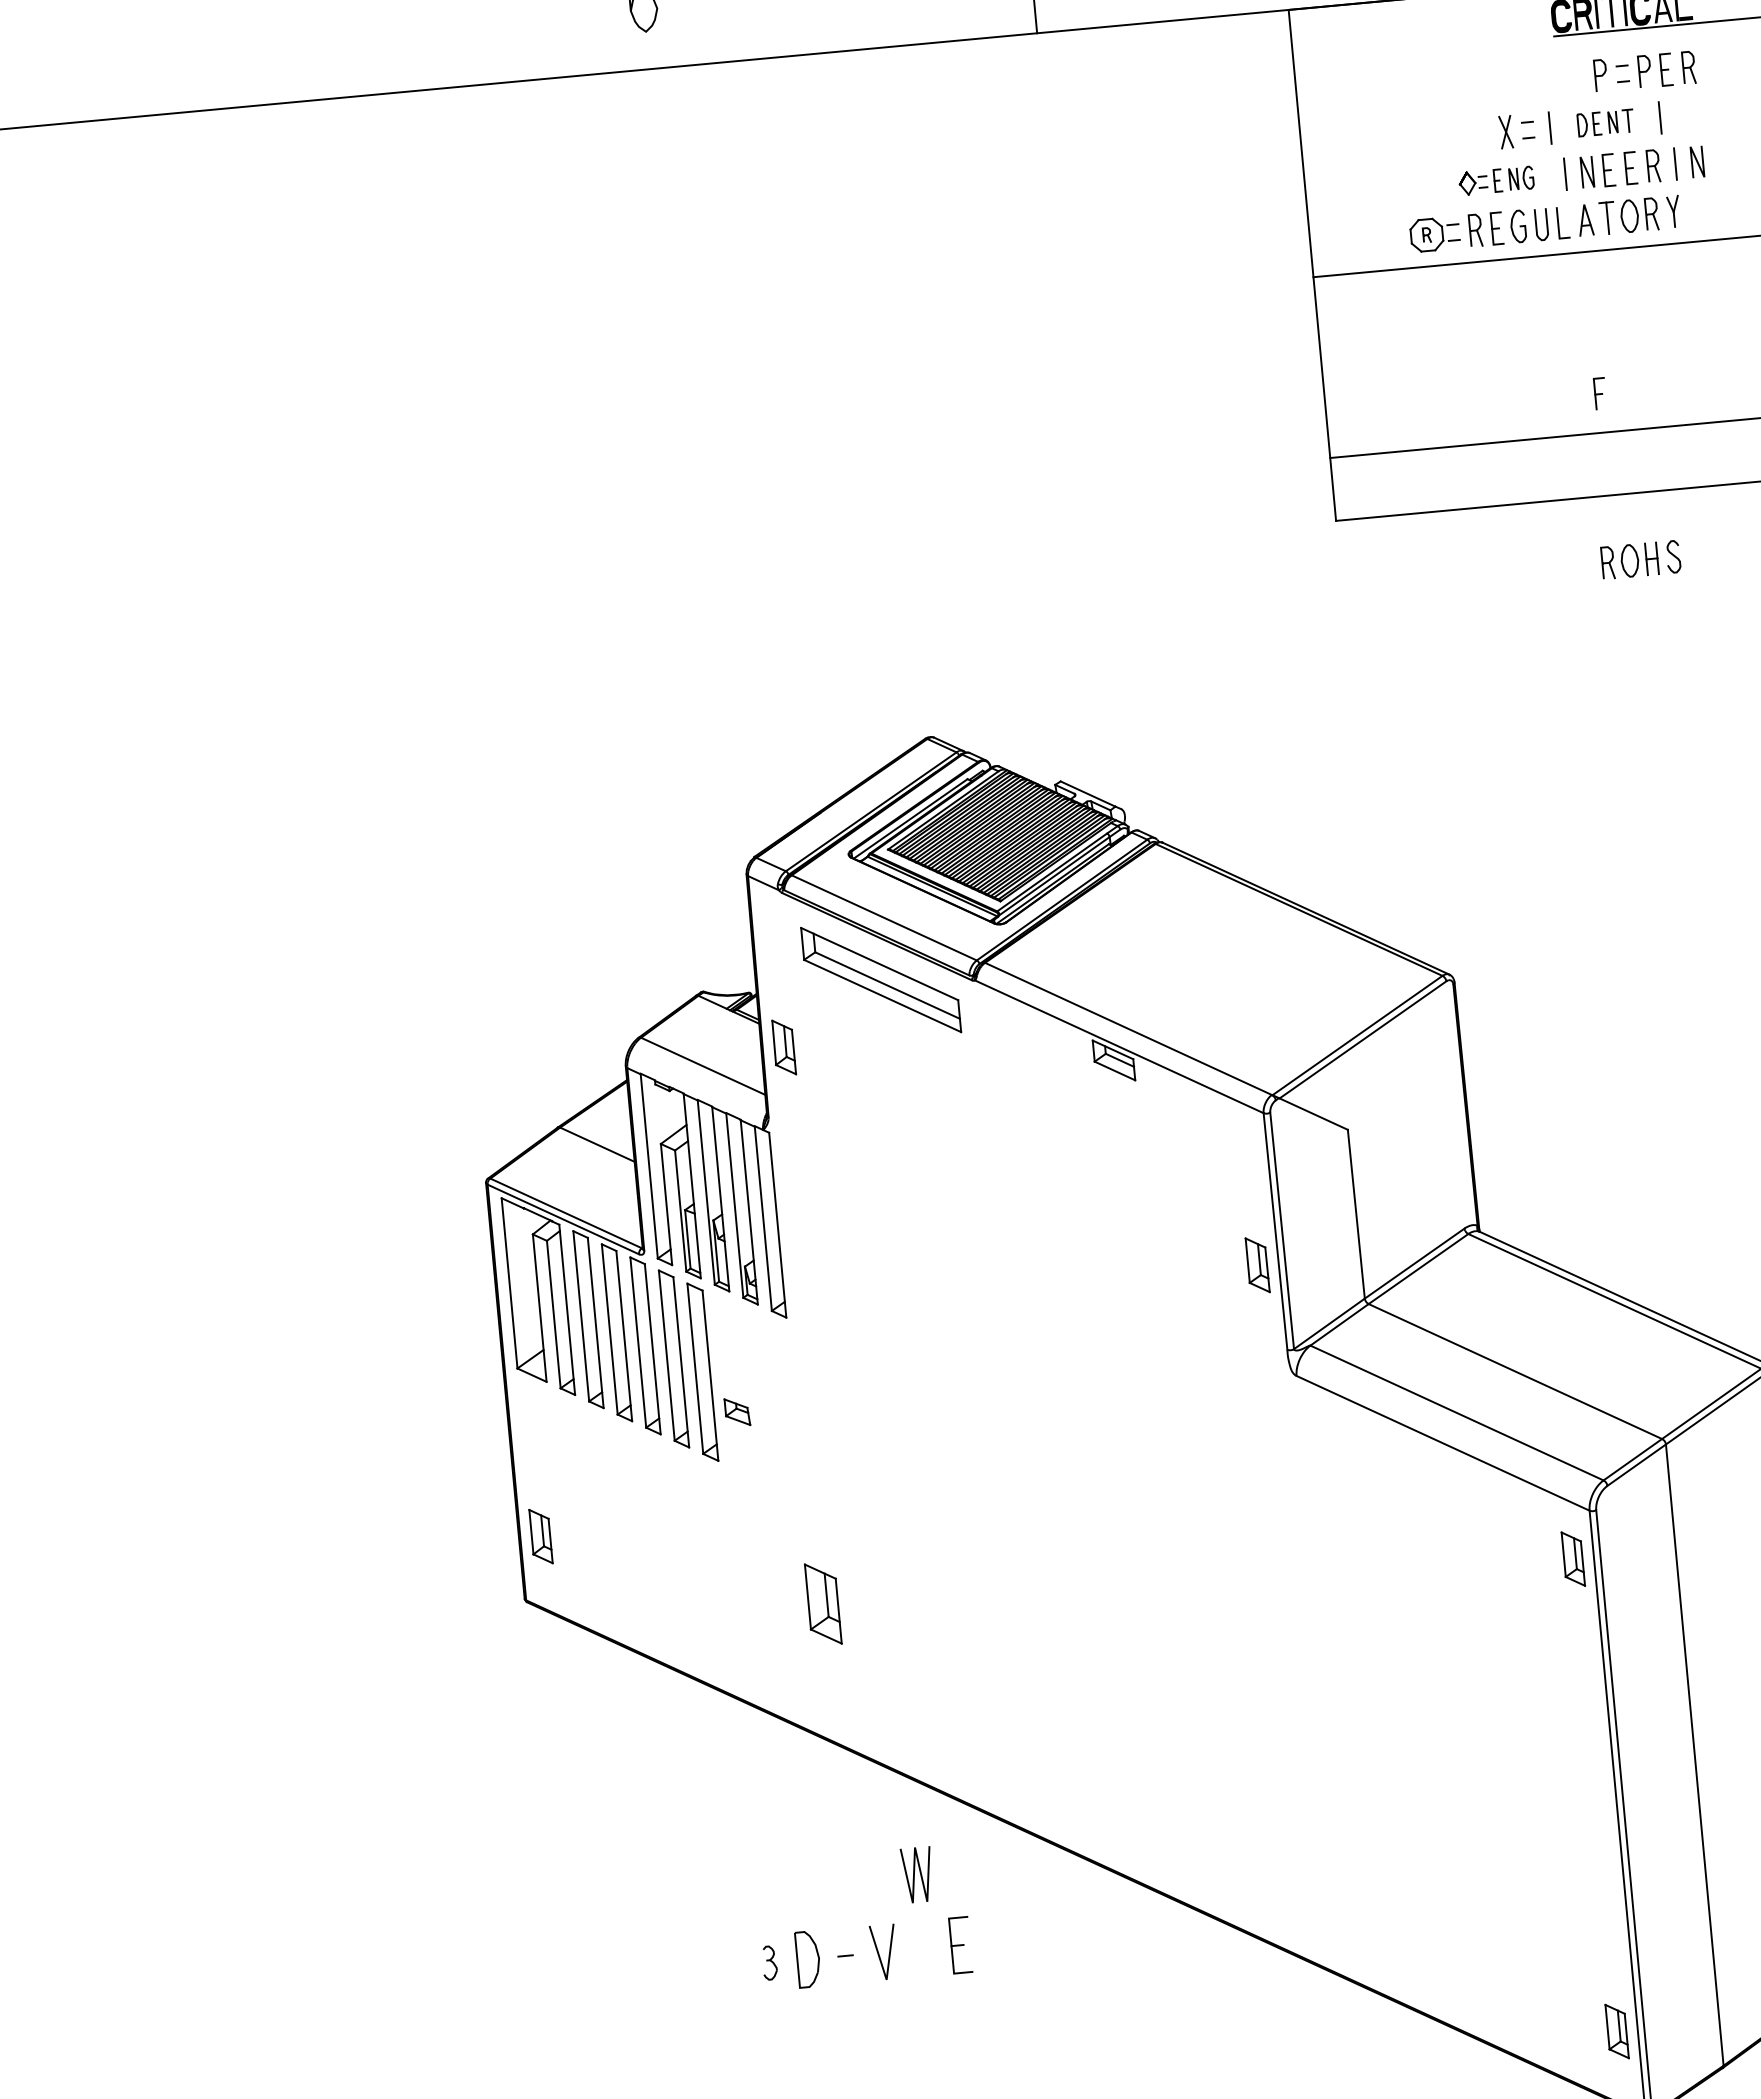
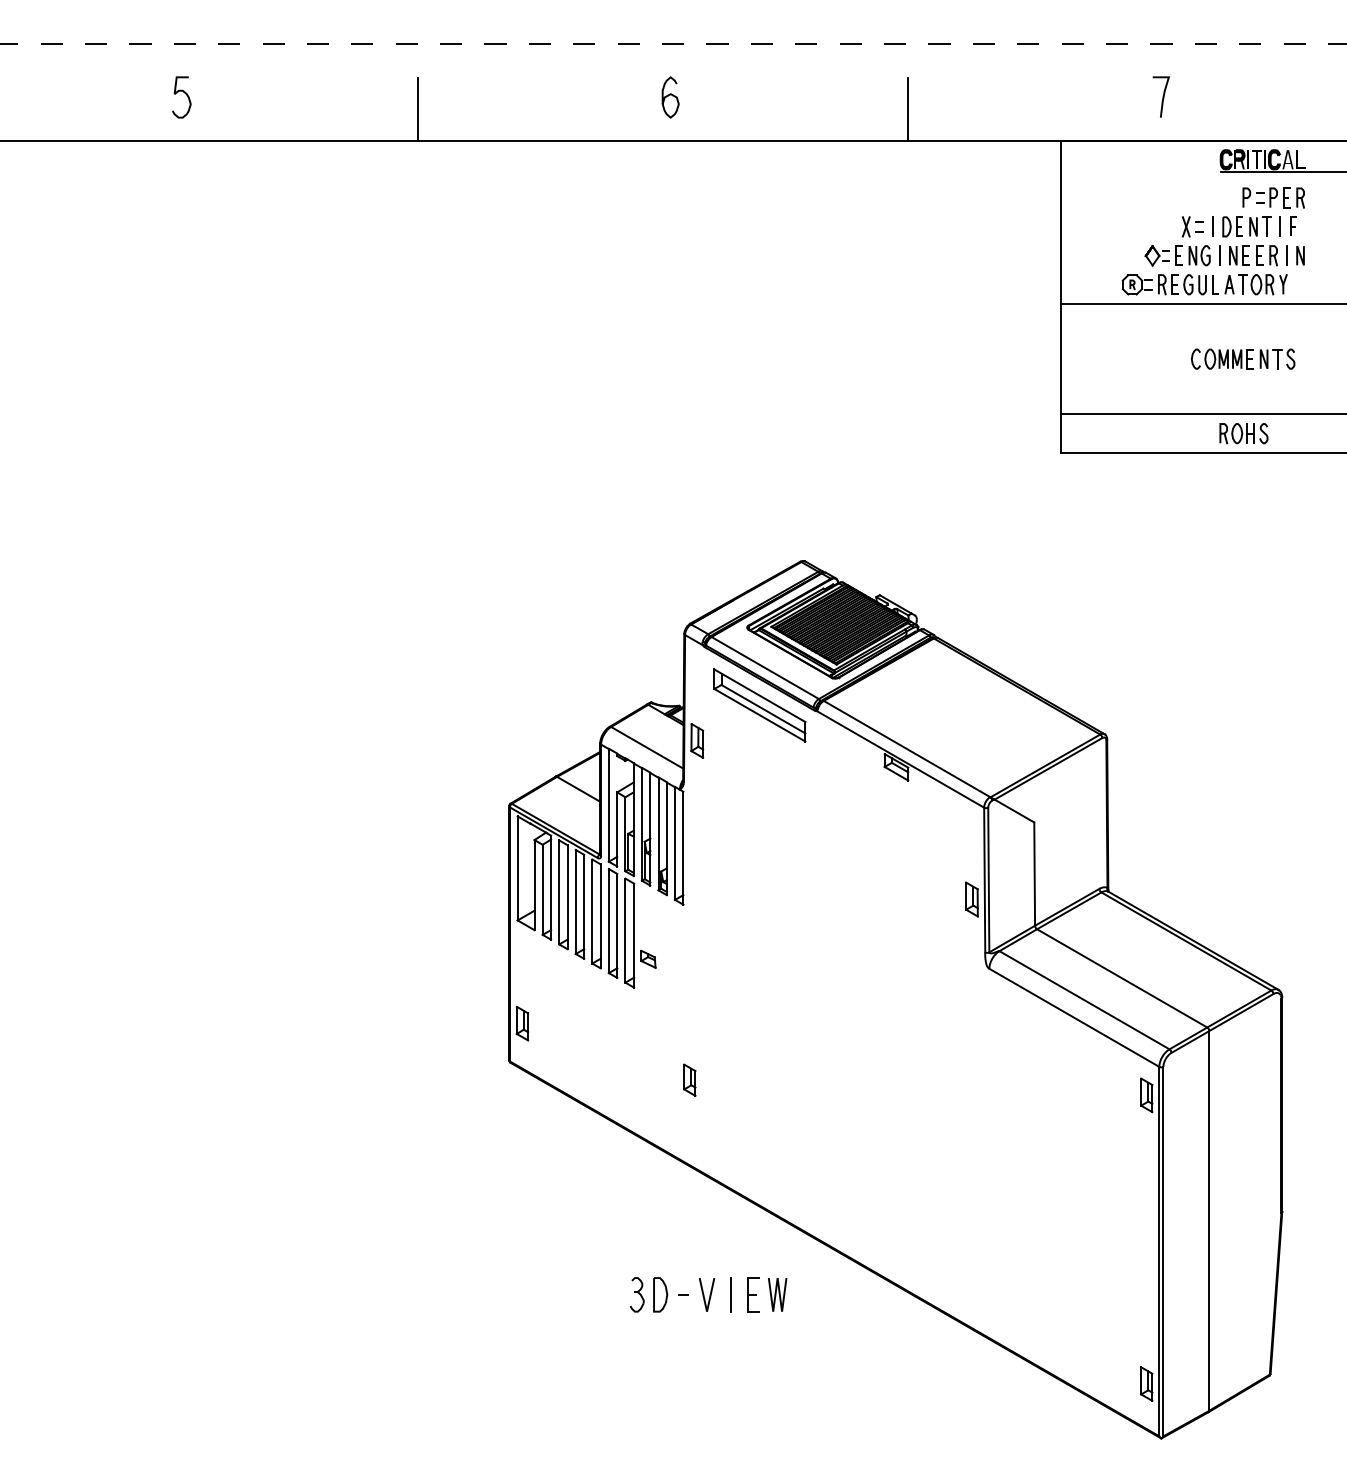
line: (230, 56) -> (417, 109), added
part: (1604, 122) -> (1246, 226), size x1.43
part: (1496, 180) -> (1177, 255), size x1.43
part: (1619, 338) -> (1243, 358), added
part: (1599, 391) -> (1293, 225), moved
part: (1640, 559) -> (1243, 433), moved
part: (822, 1602) -> (689, 1079), size x0.62
line: (915, 1874) -> (776, 1294), moved
line: (922, 1948) -> (730, 1294), added
part: (768, 1962) -> (636, 1294), size x1.67

